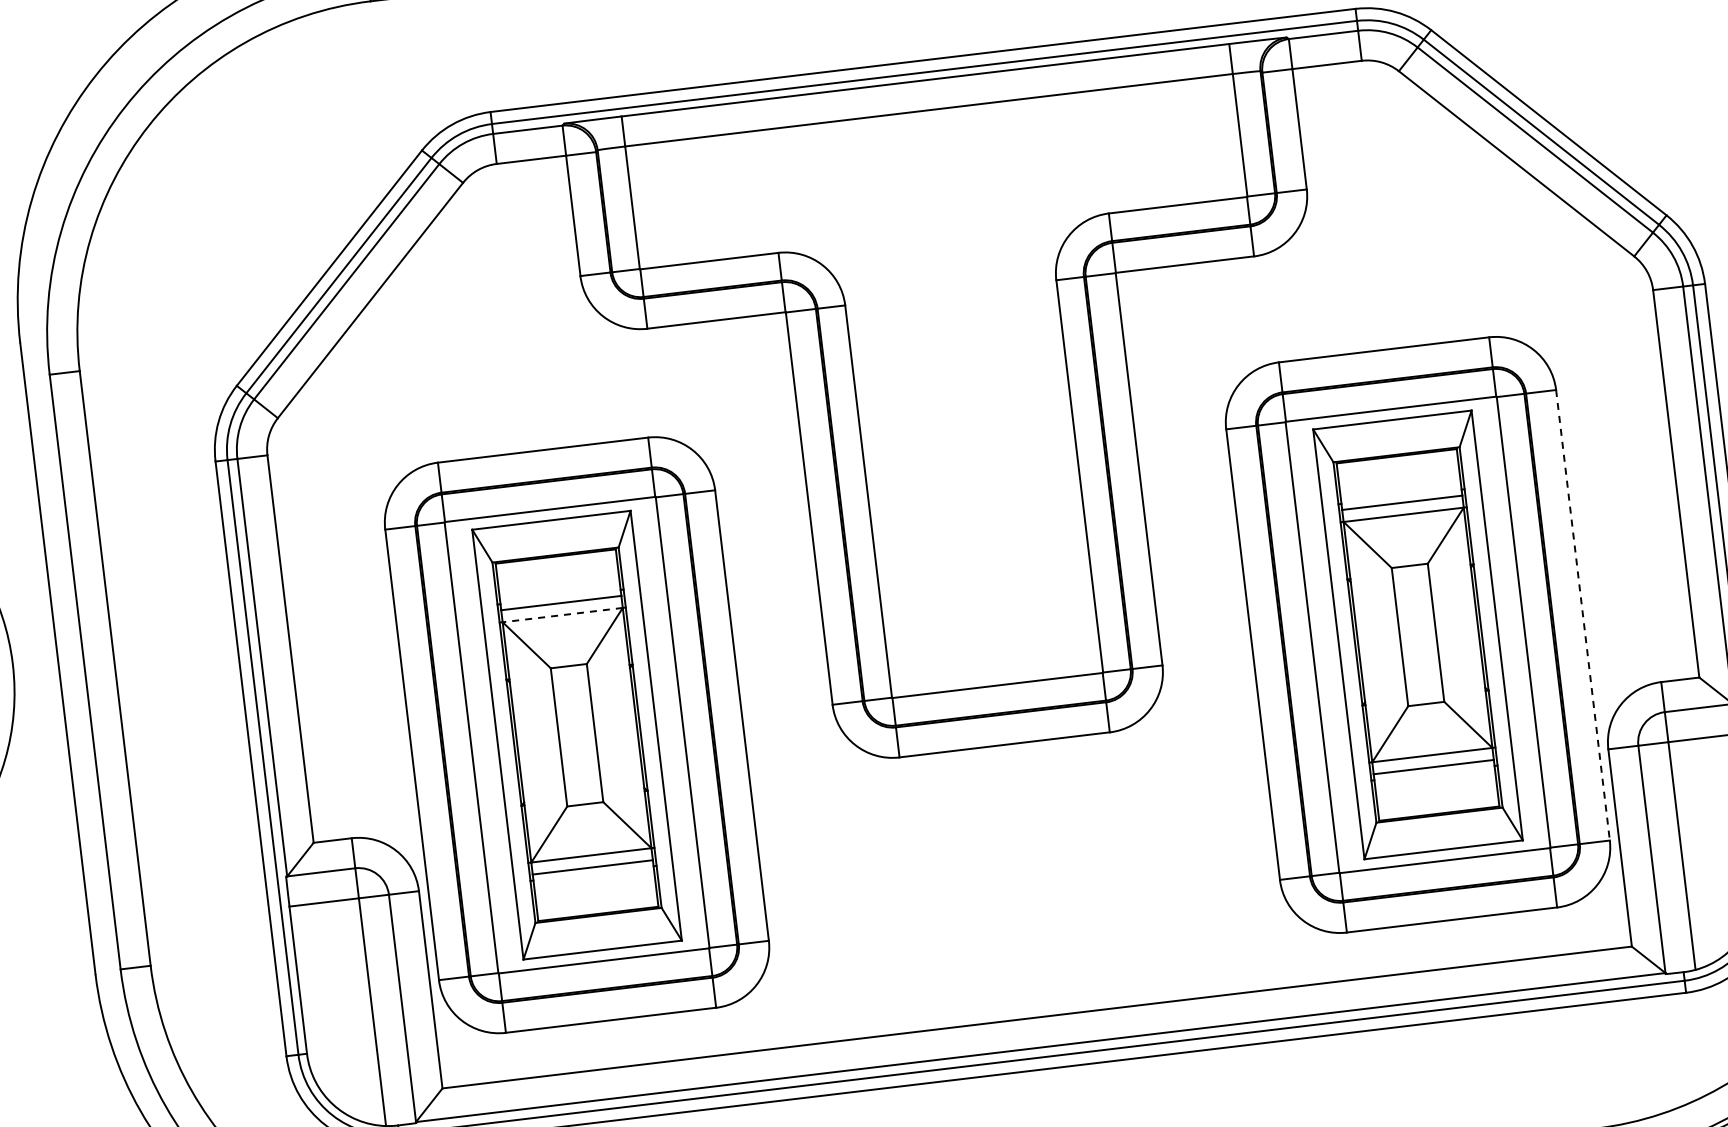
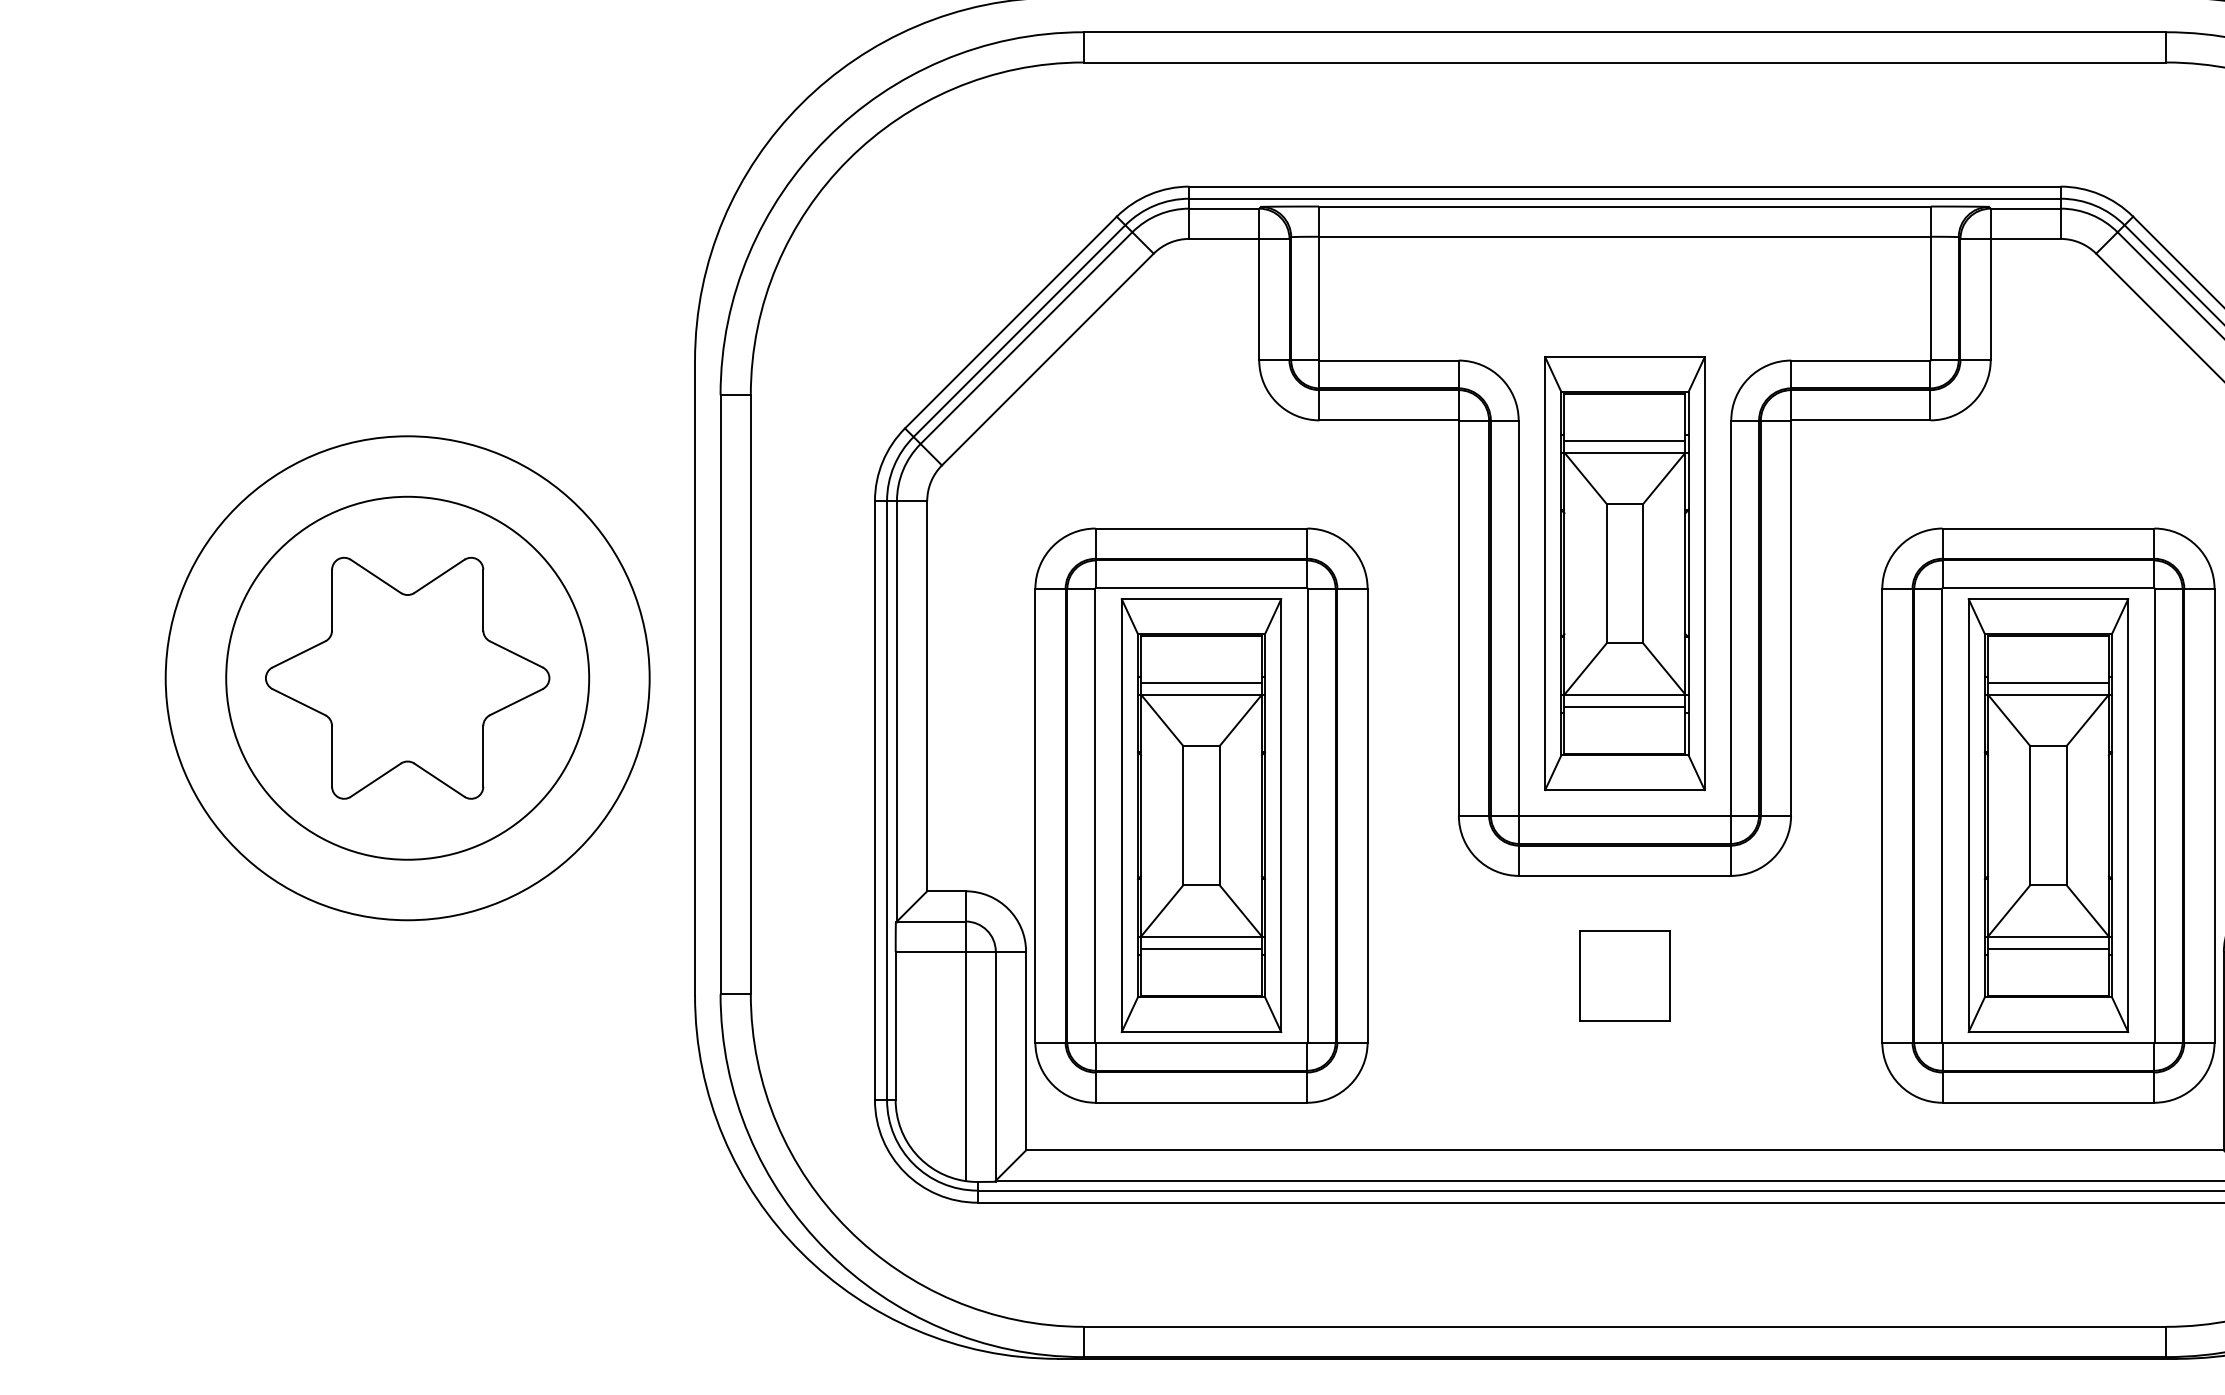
part: (968, 444) -> (1624, 573), added
line: (562, 614) -> (1201, 694), dashed -> solid
line: (1582, 615) -> (2214, 815), dashed -> solid
part: (1016, 843) -> (1624, 975), added

